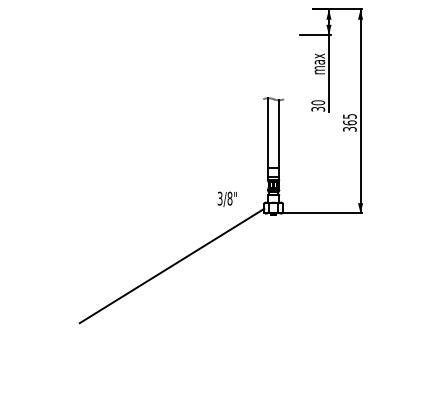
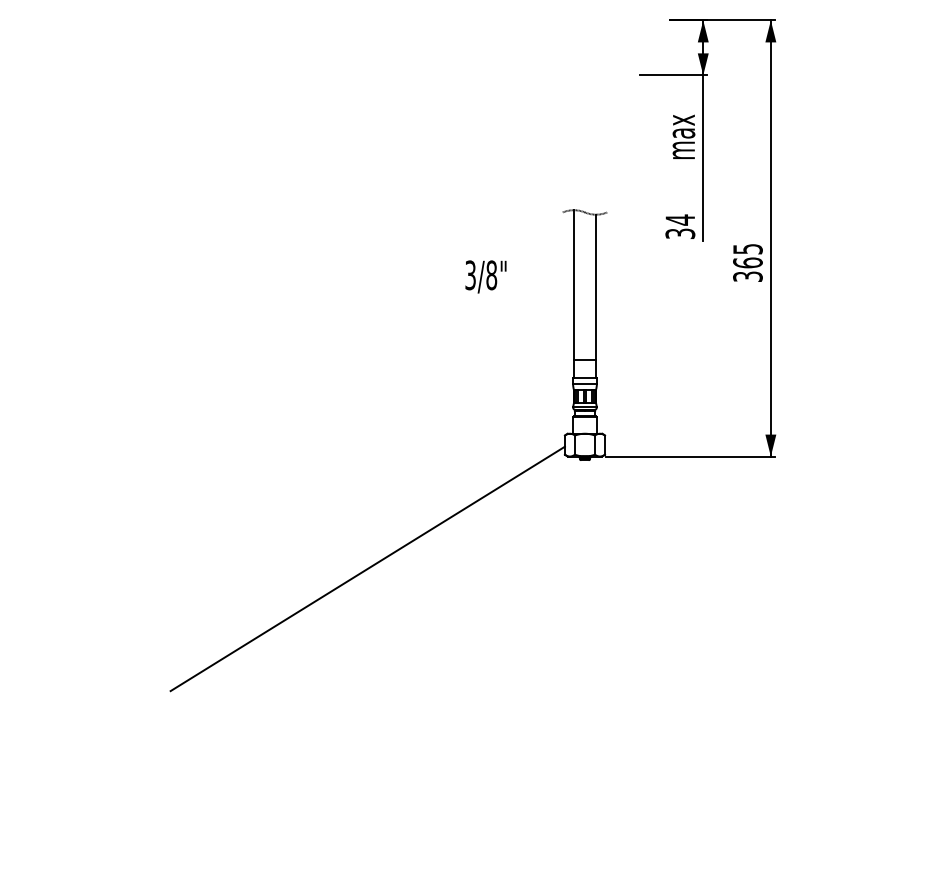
text: (318, 102) -> (680, 219), 30 -> 34
text: (226, 198) -> (484, 274), moved

